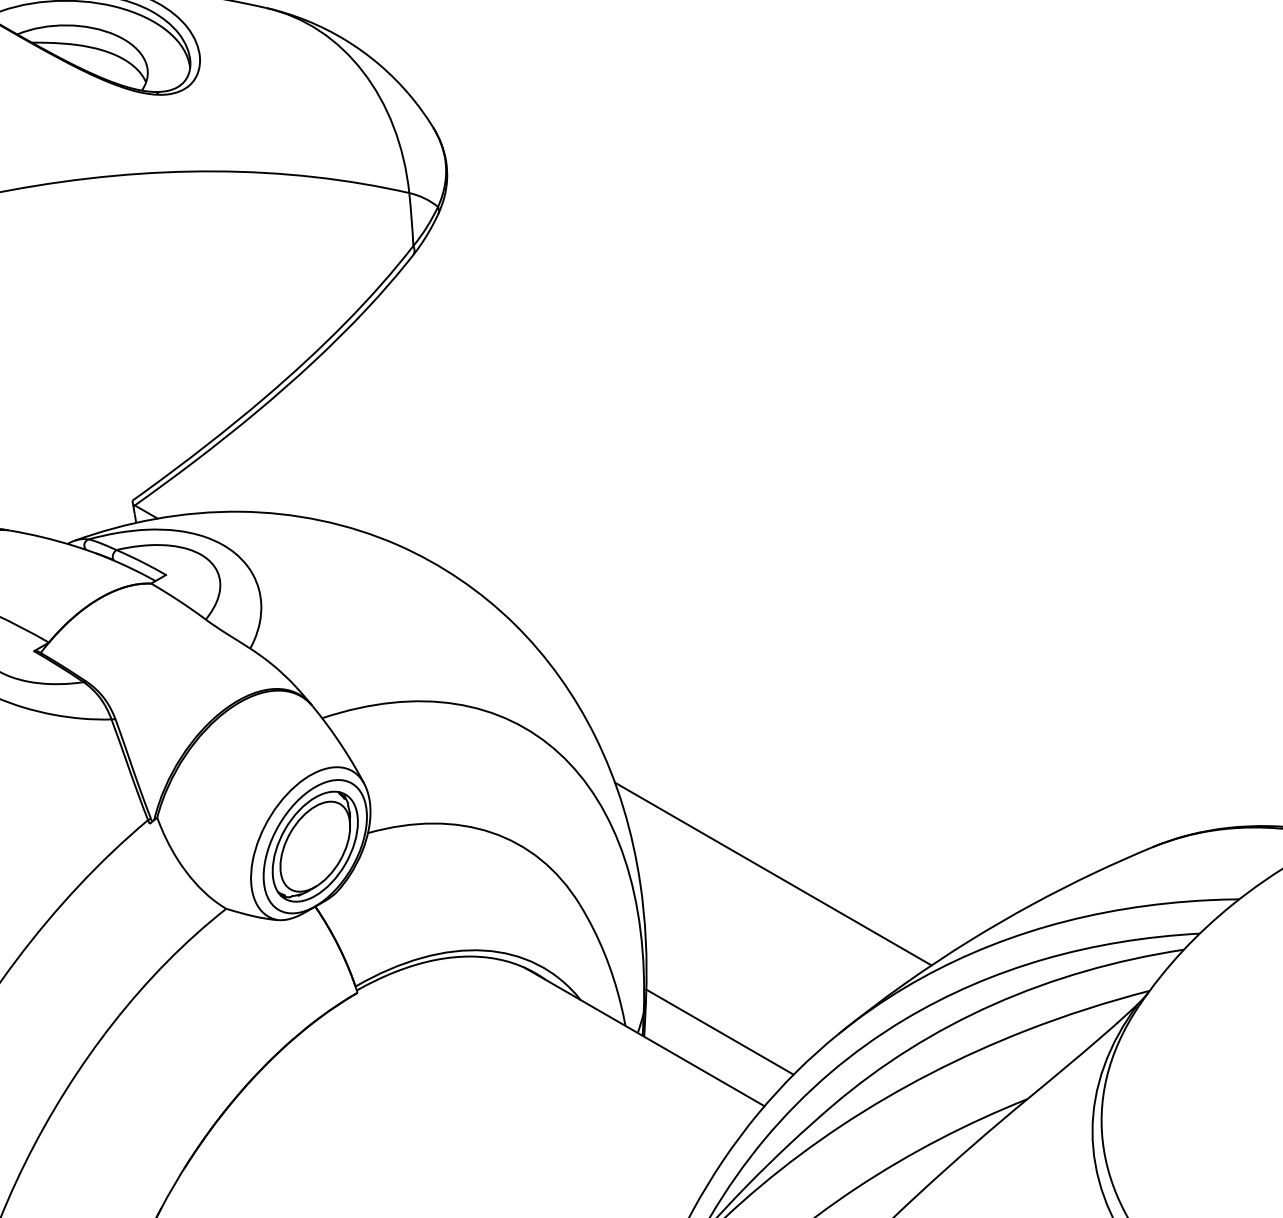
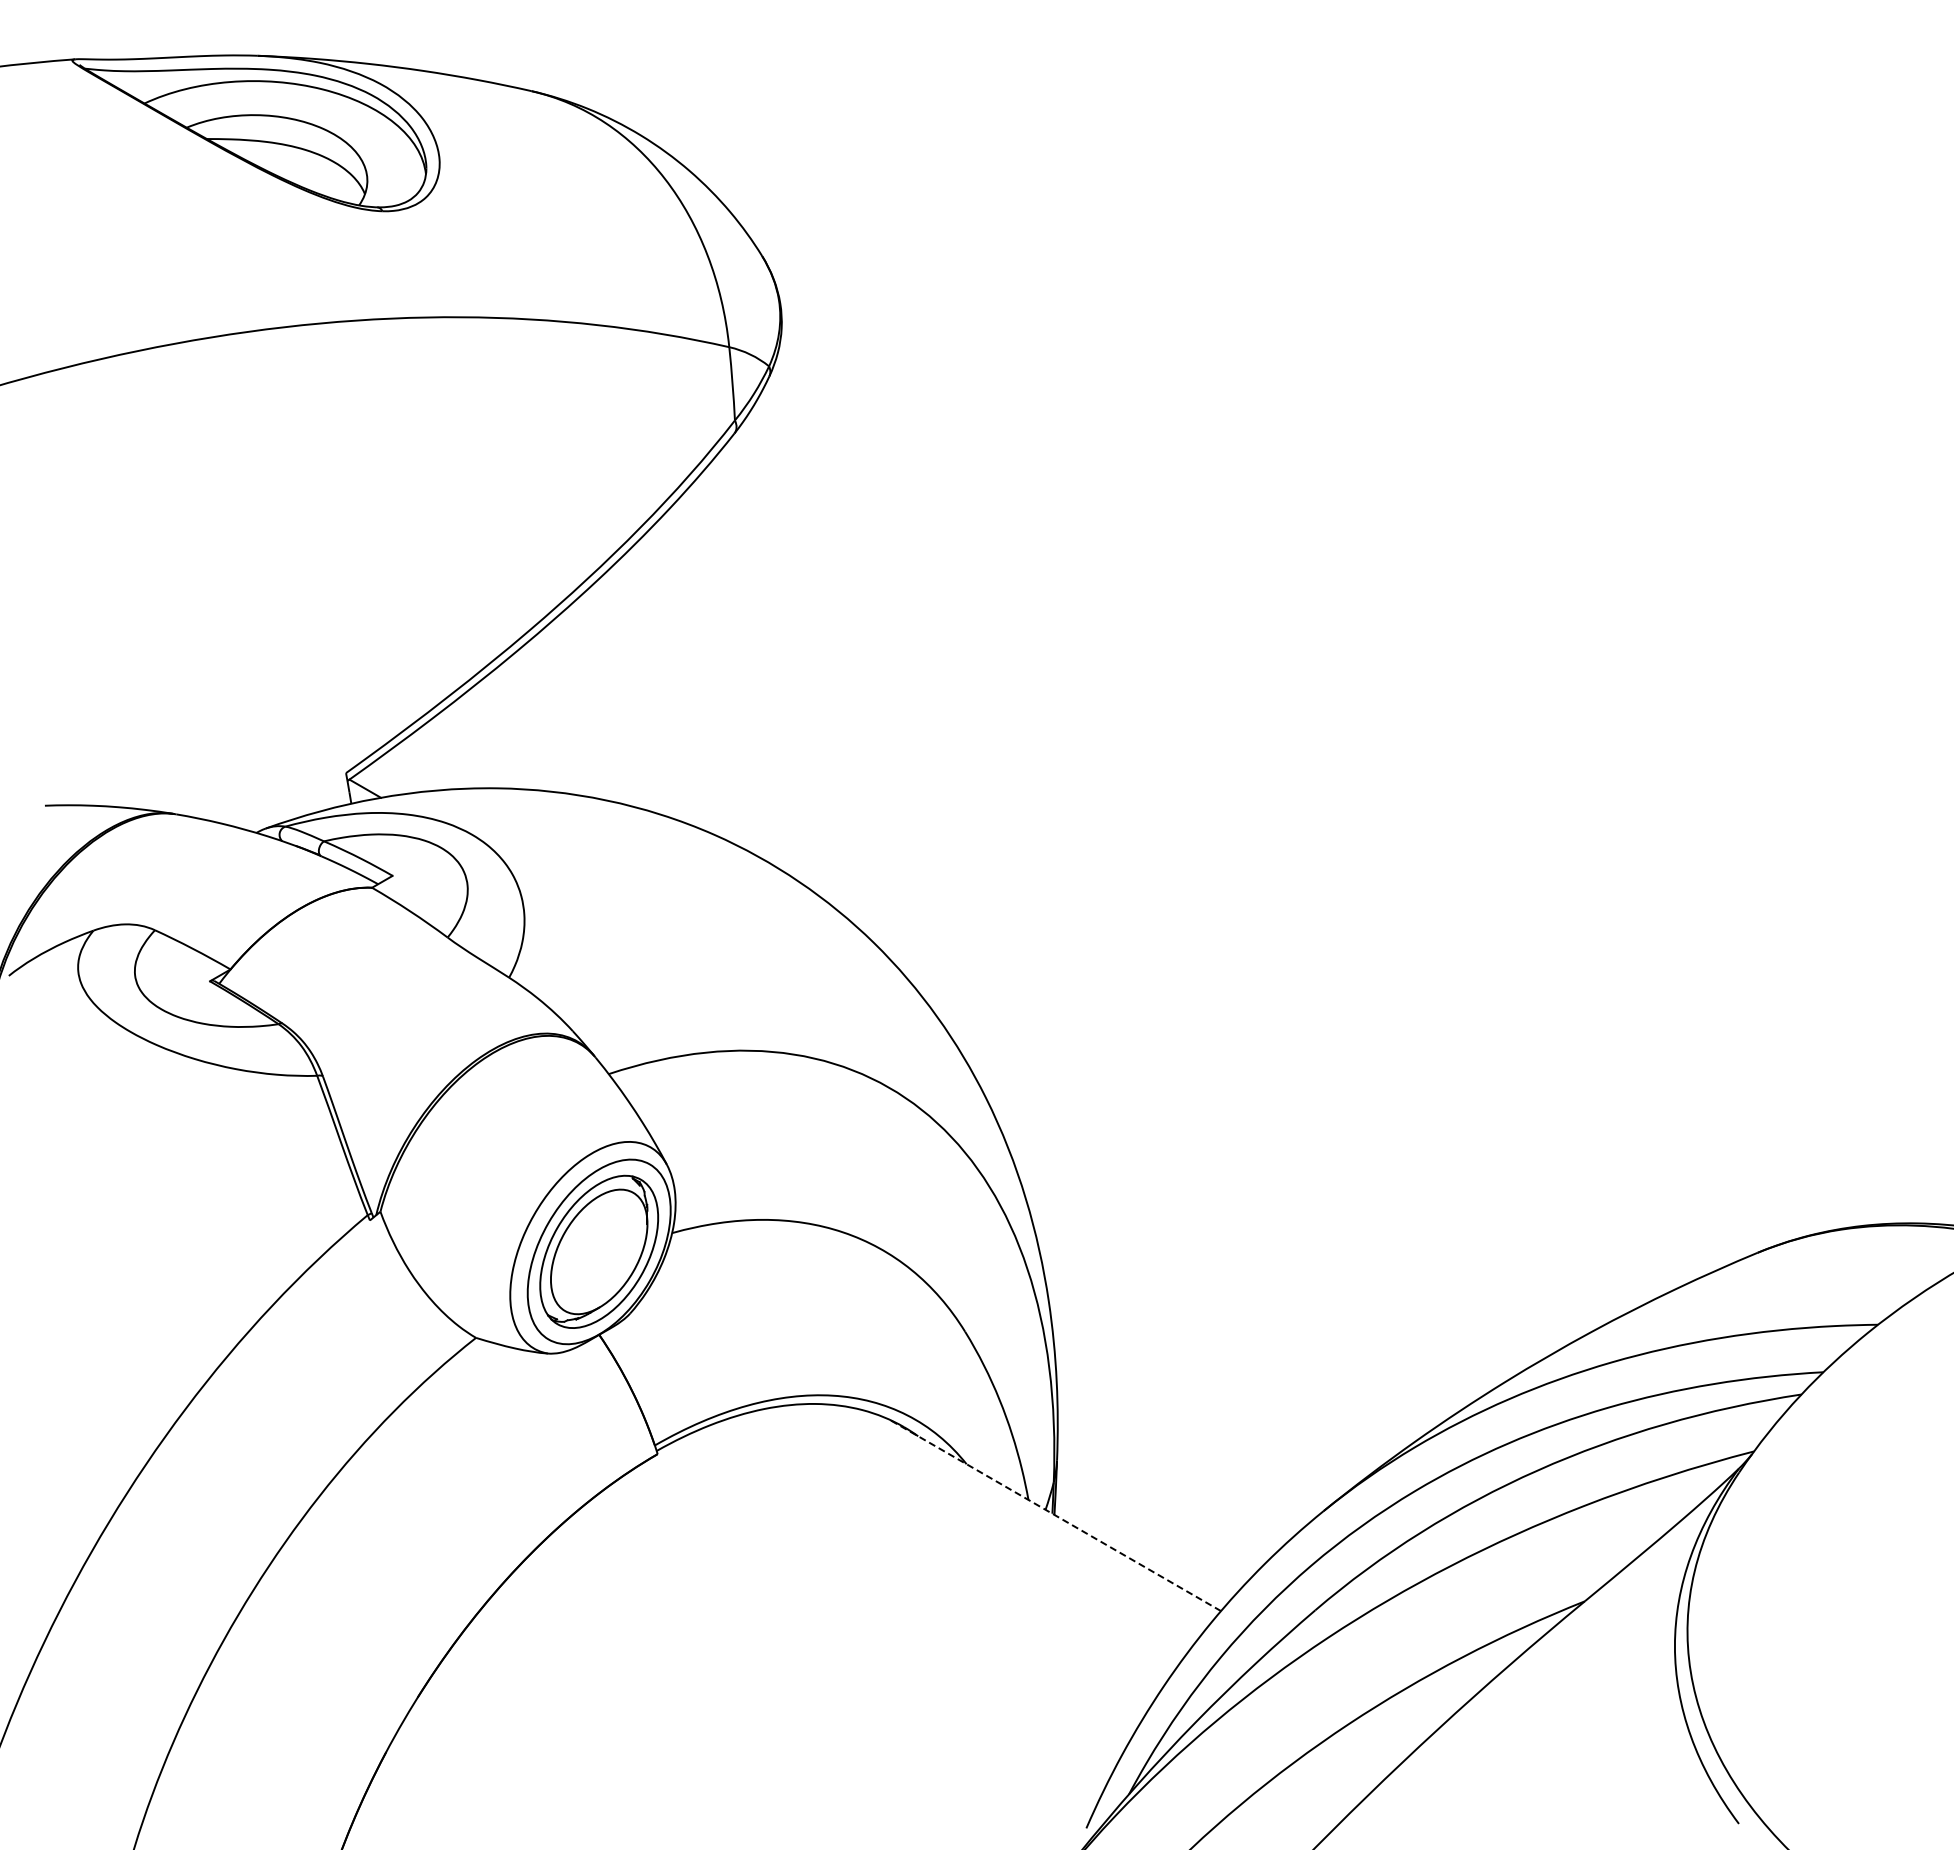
line: (773, 873) -> (1233, 1289), removed
line: (720, 1032) -> (1159, 1508), removed
line: (644, 1037) -> (1055, 1515), solid -> dashed

